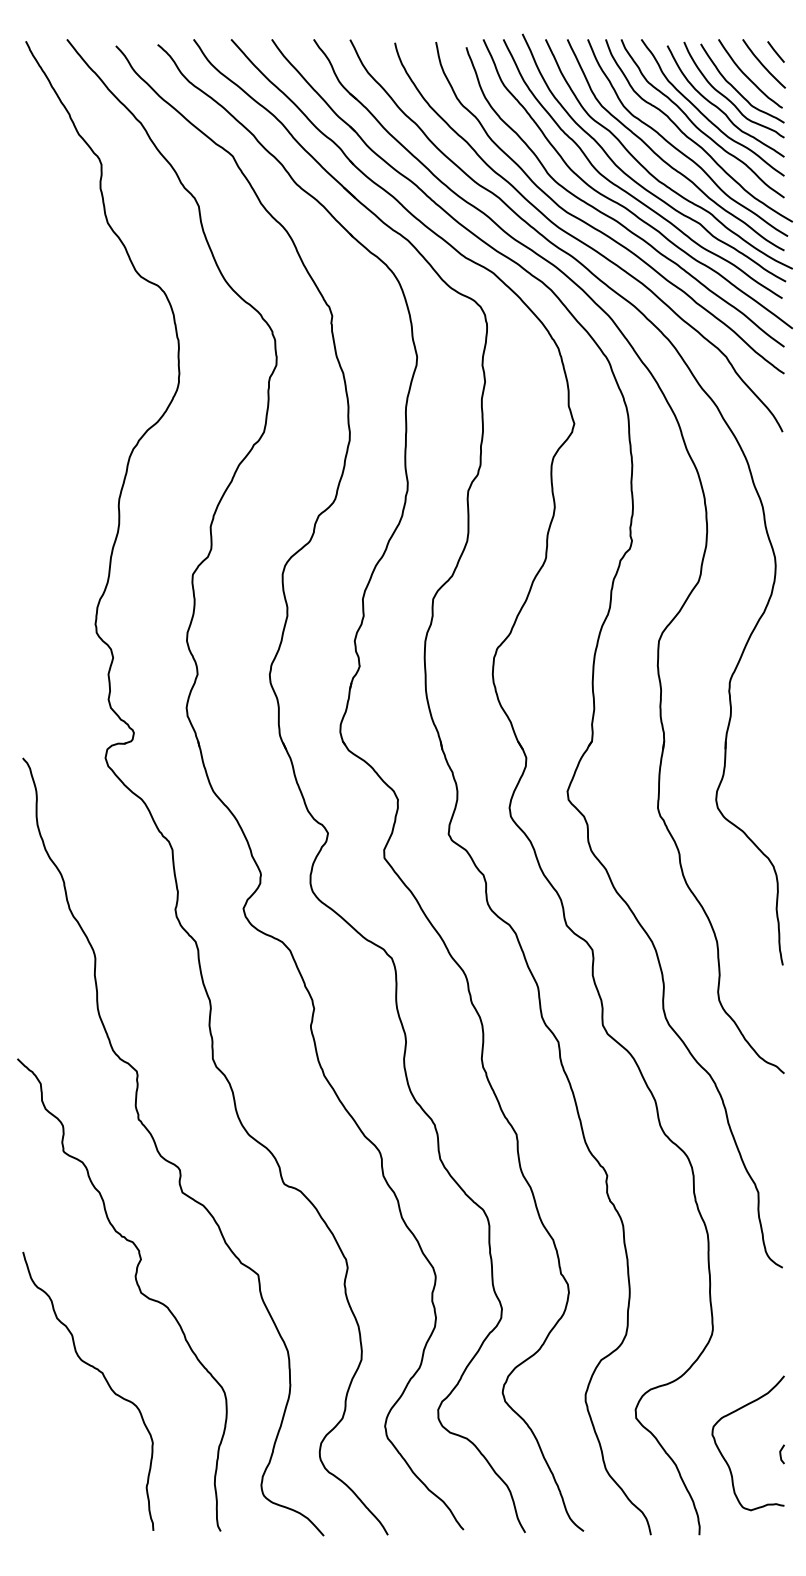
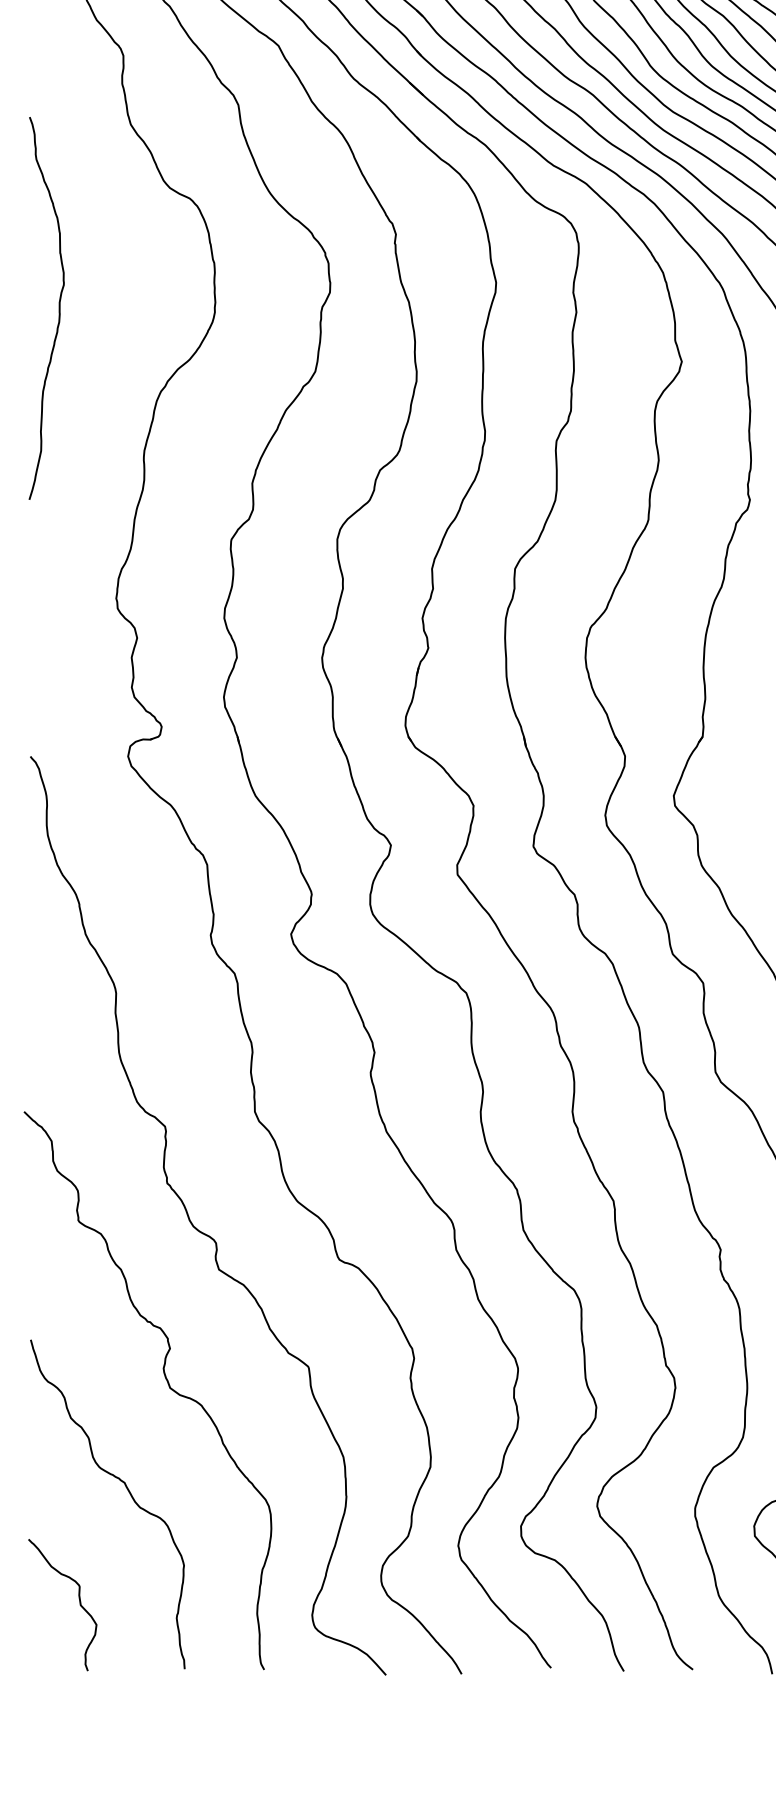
curve: (46, 378) -> (58, 308), added
curve: (63, 1472) -> (78, 1600), added

